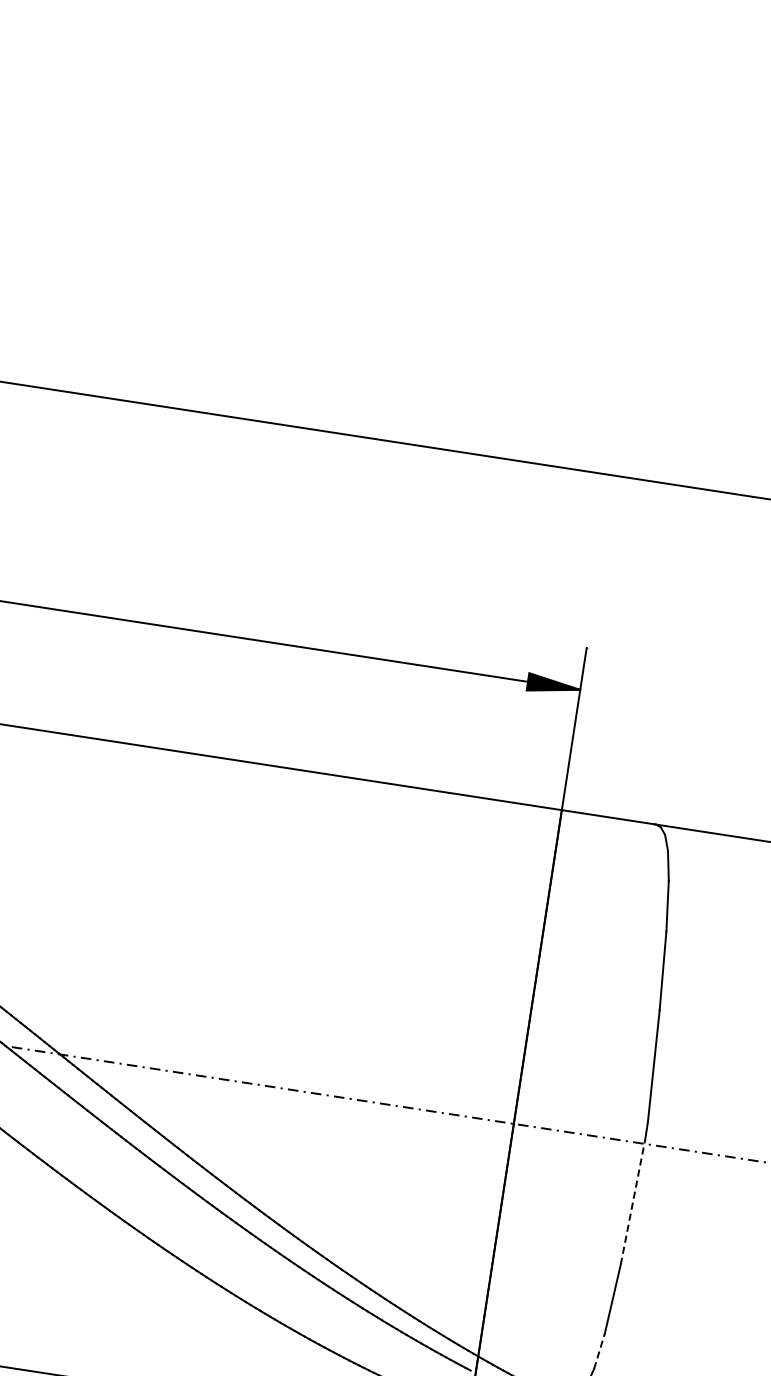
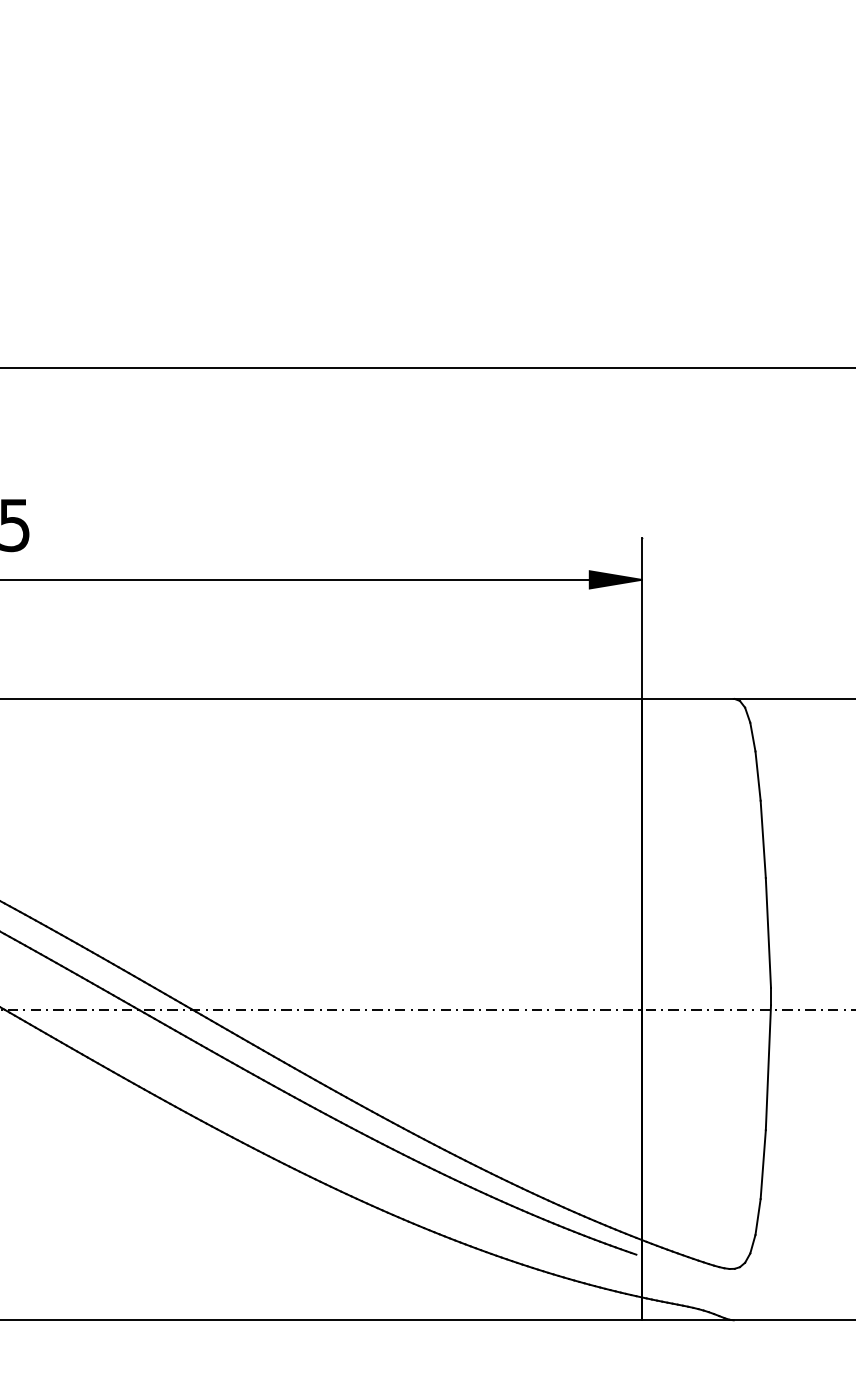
line: (633, 1201) -> (768, 1067), dashed -> solid
line: (599, 1350) -> (758, 1216), dashed -> solid

